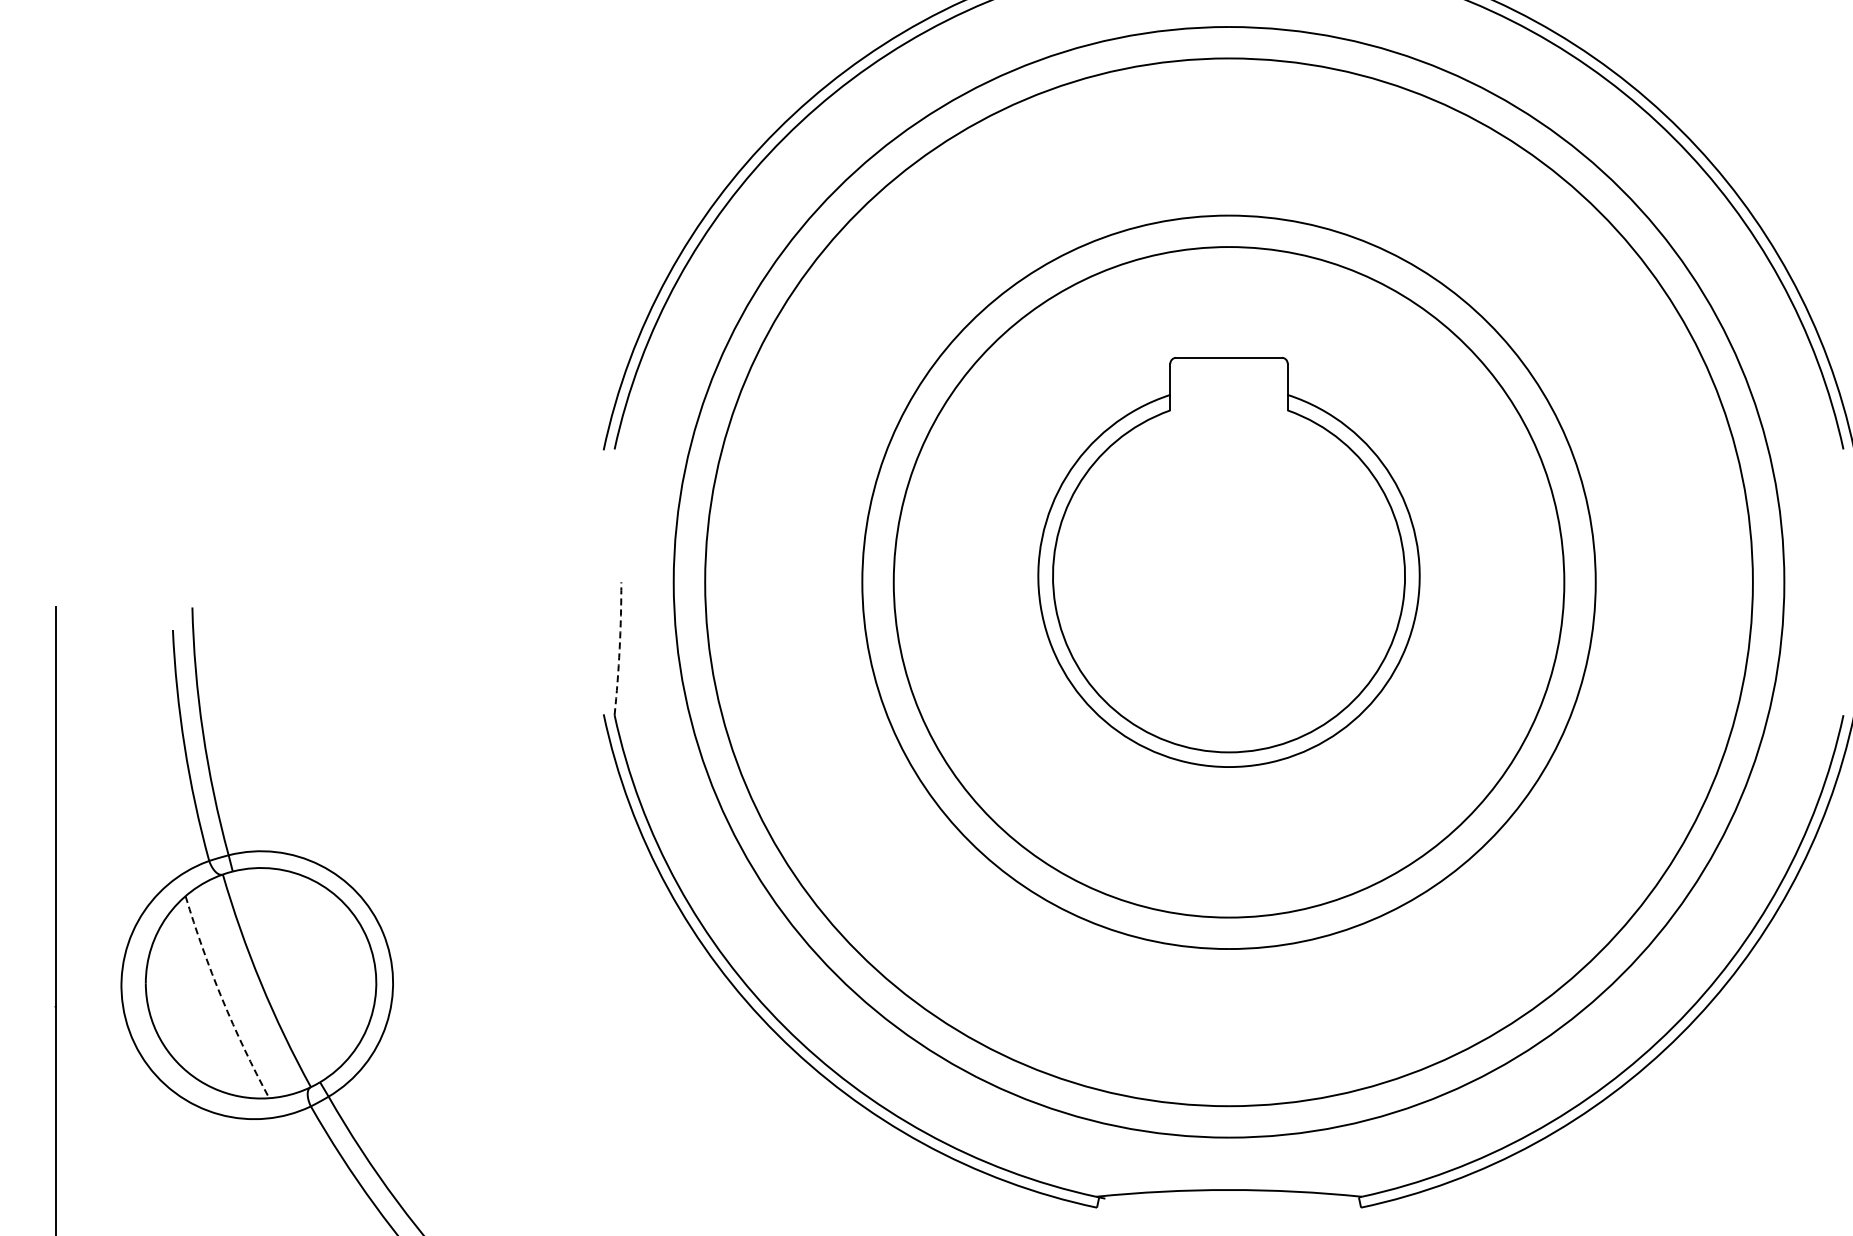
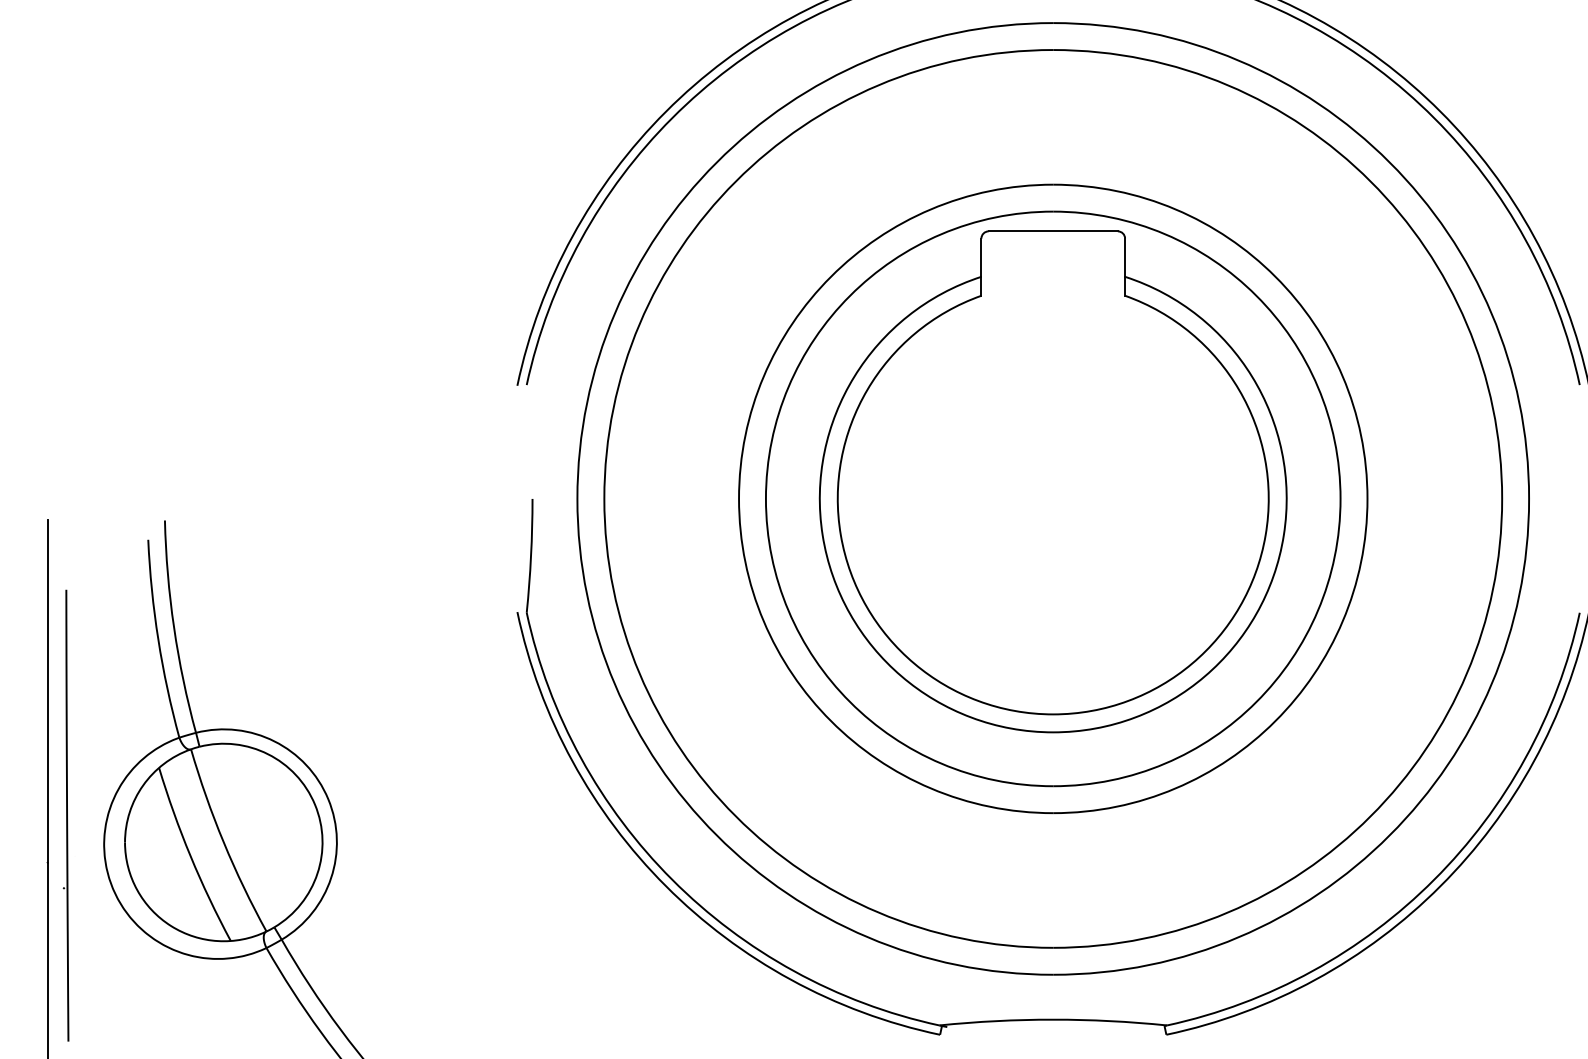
part: (1228, 562) -> (1052, 481), size x1.43
arc: (619, 648) -> (530, 555), dashed -> solid
part: (76, 951) -> (65, 815), added
arc: (222, 999) -> (190, 856), dashed -> solid

